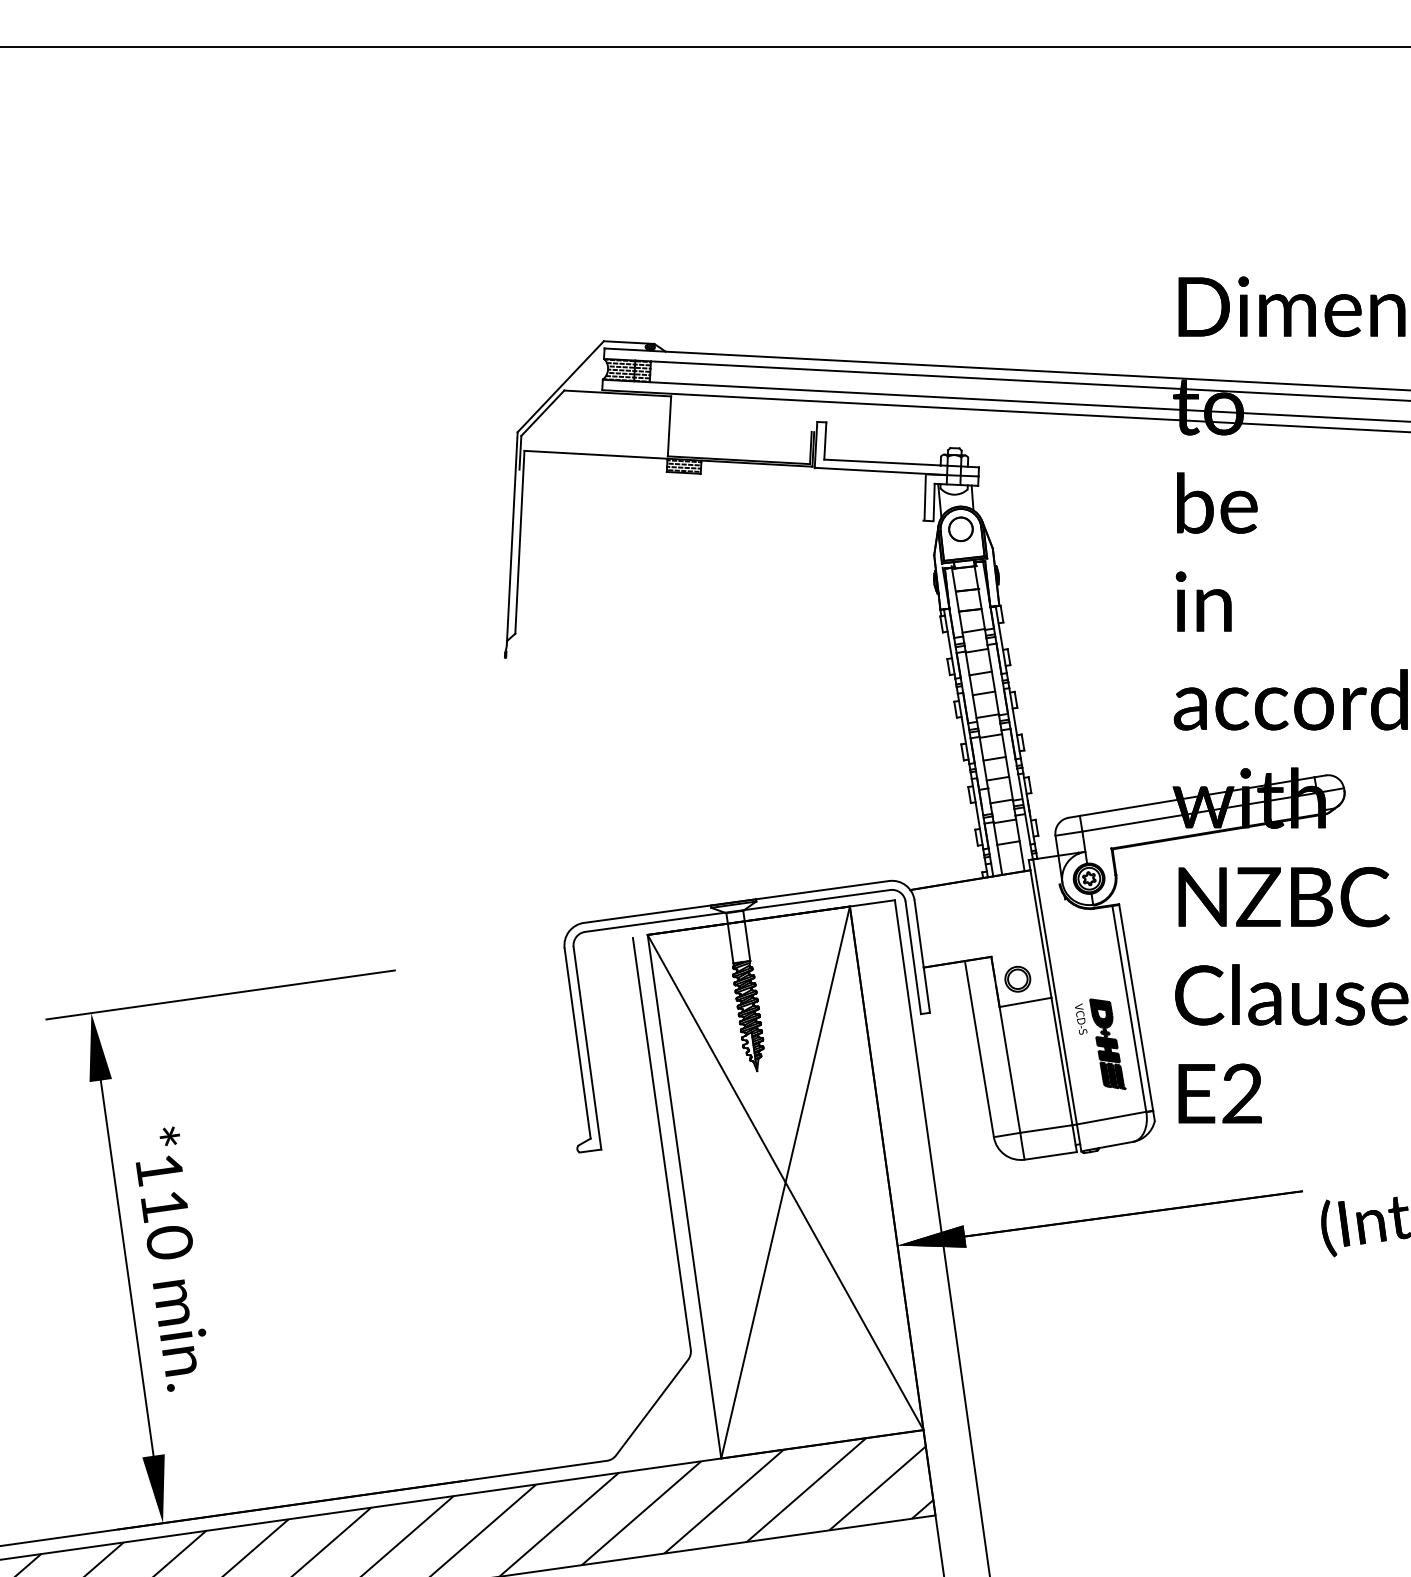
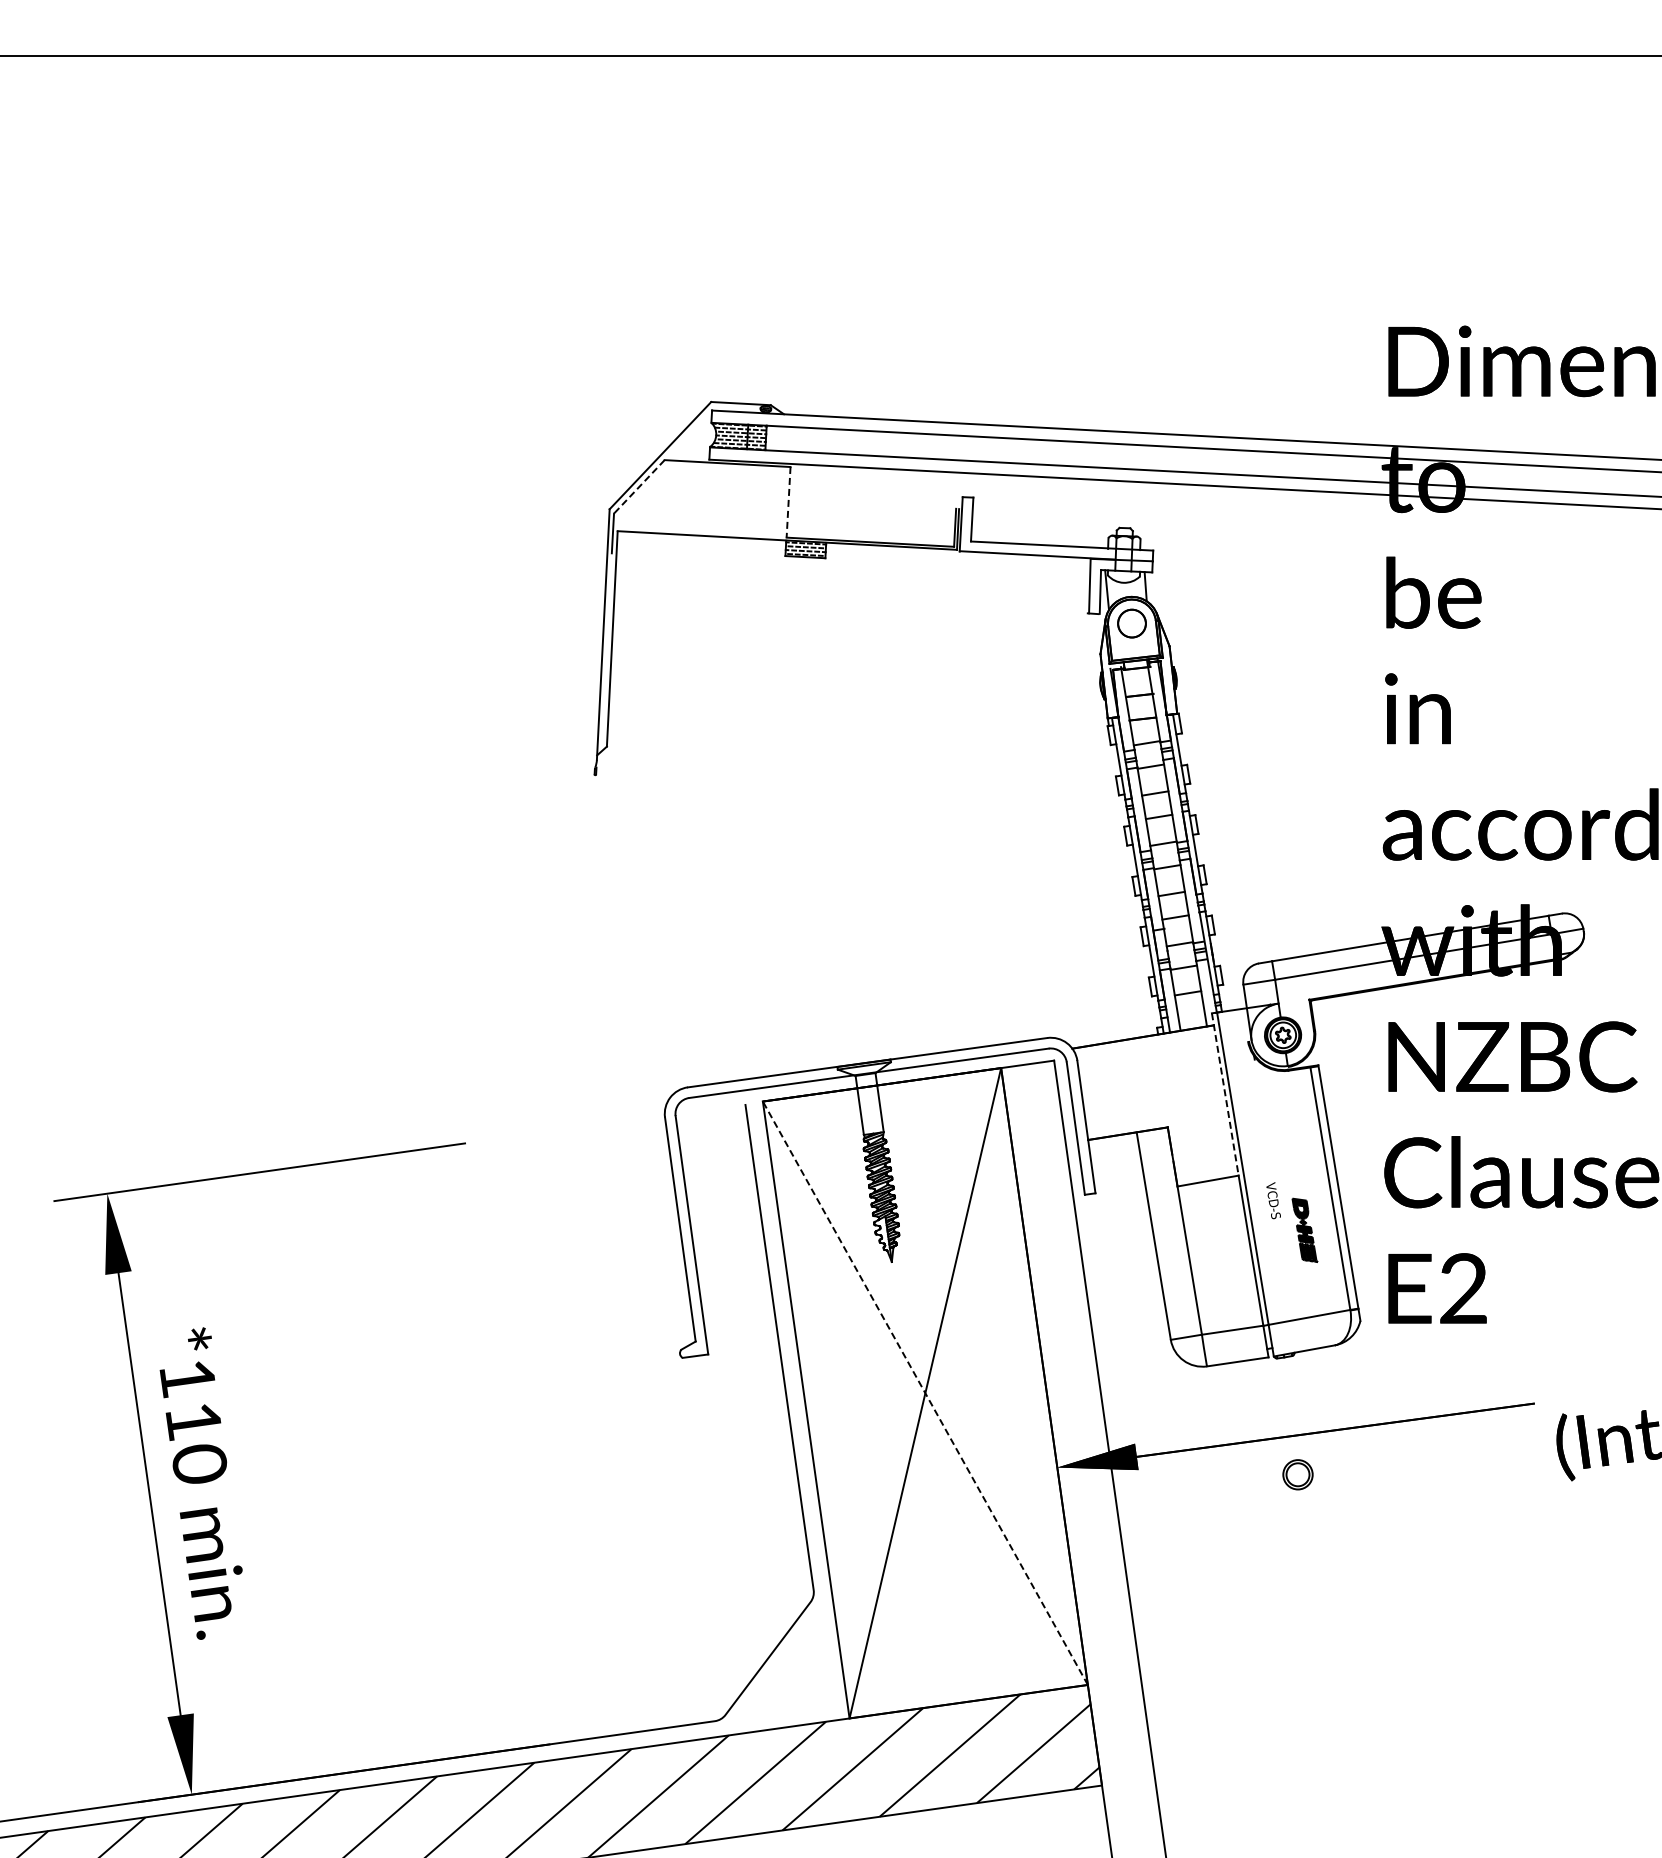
line: (542, 412) -> (639, 486), solid -> dashed
line: (669, 426) -> (788, 502), solid -> dashed
line: (1040, 928) -> (1225, 1094), solid -> dashed
part: (1017, 979) -> (1297, 1474), moved
part: (1107, 1044) -> (1304, 1230), size x0.6
line: (785, 1182) -> (925, 1393), solid -> dashed

